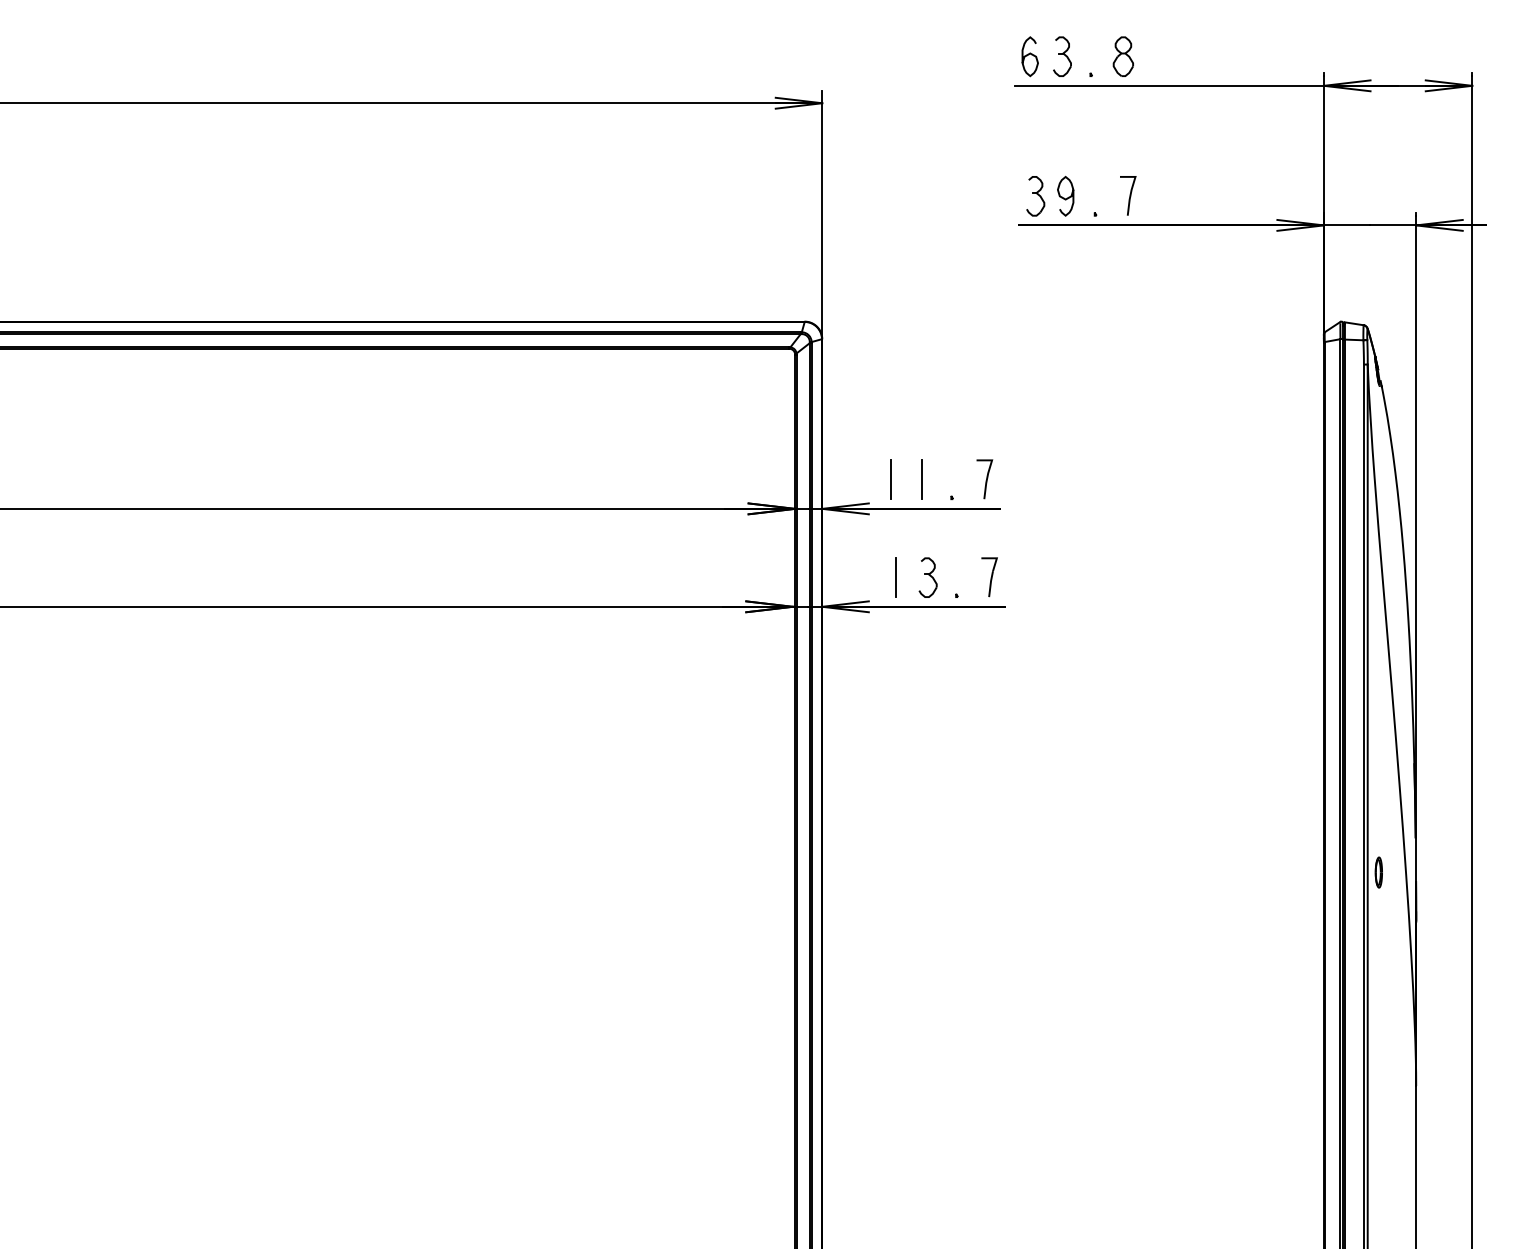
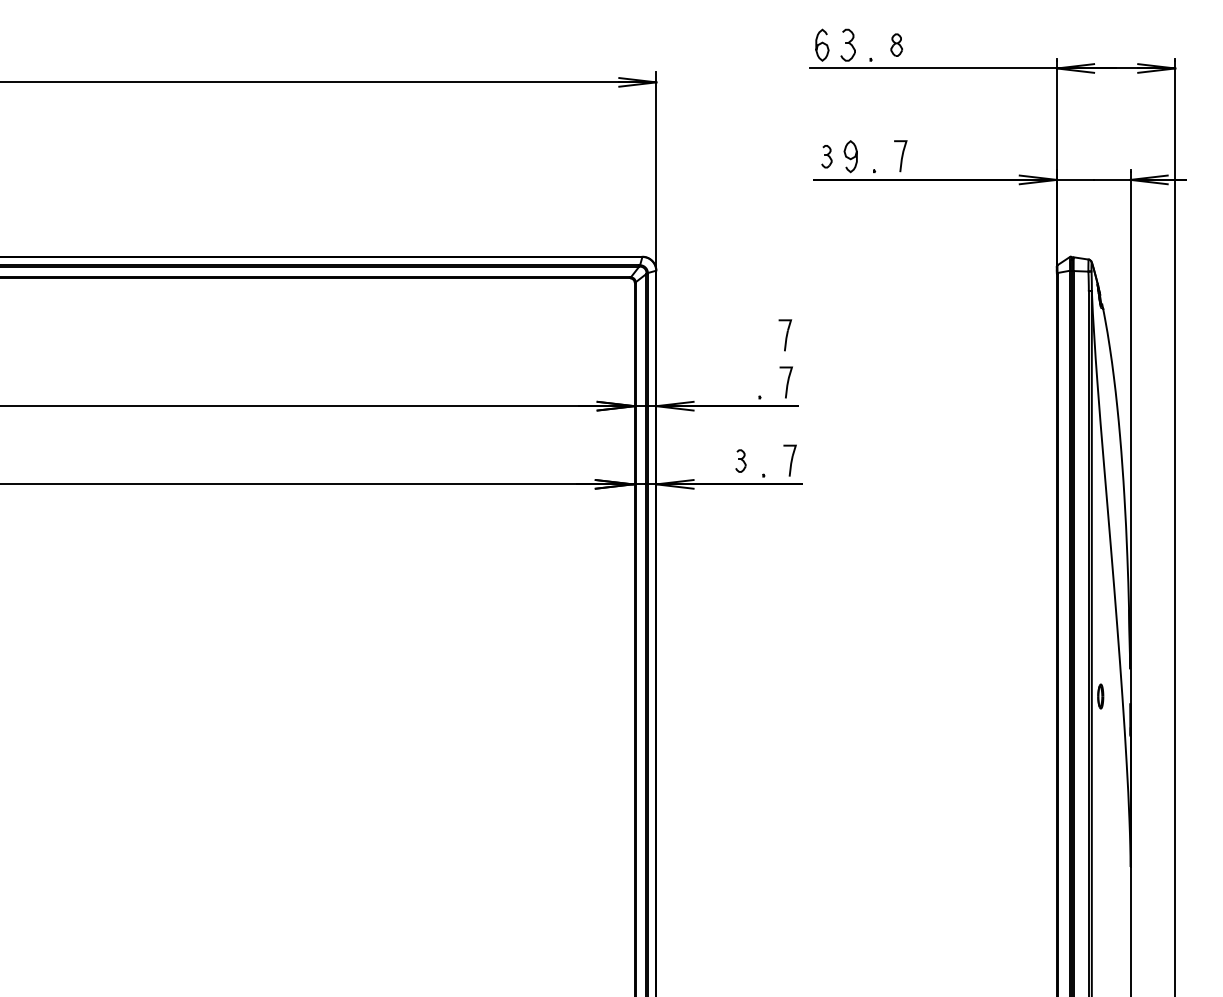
part: (1122, 56) -> (896, 45), size x0.7
part: (1035, 196) -> (826, 156), size x0.7
part: (983, 420) -> (785, 335), added
line: (891, 479) -> (711, 382), removed
line: (922, 479) -> (736, 382), removed
line: (896, 577) -> (715, 460), removed
part: (927, 577) -> (740, 460), size x0.7

